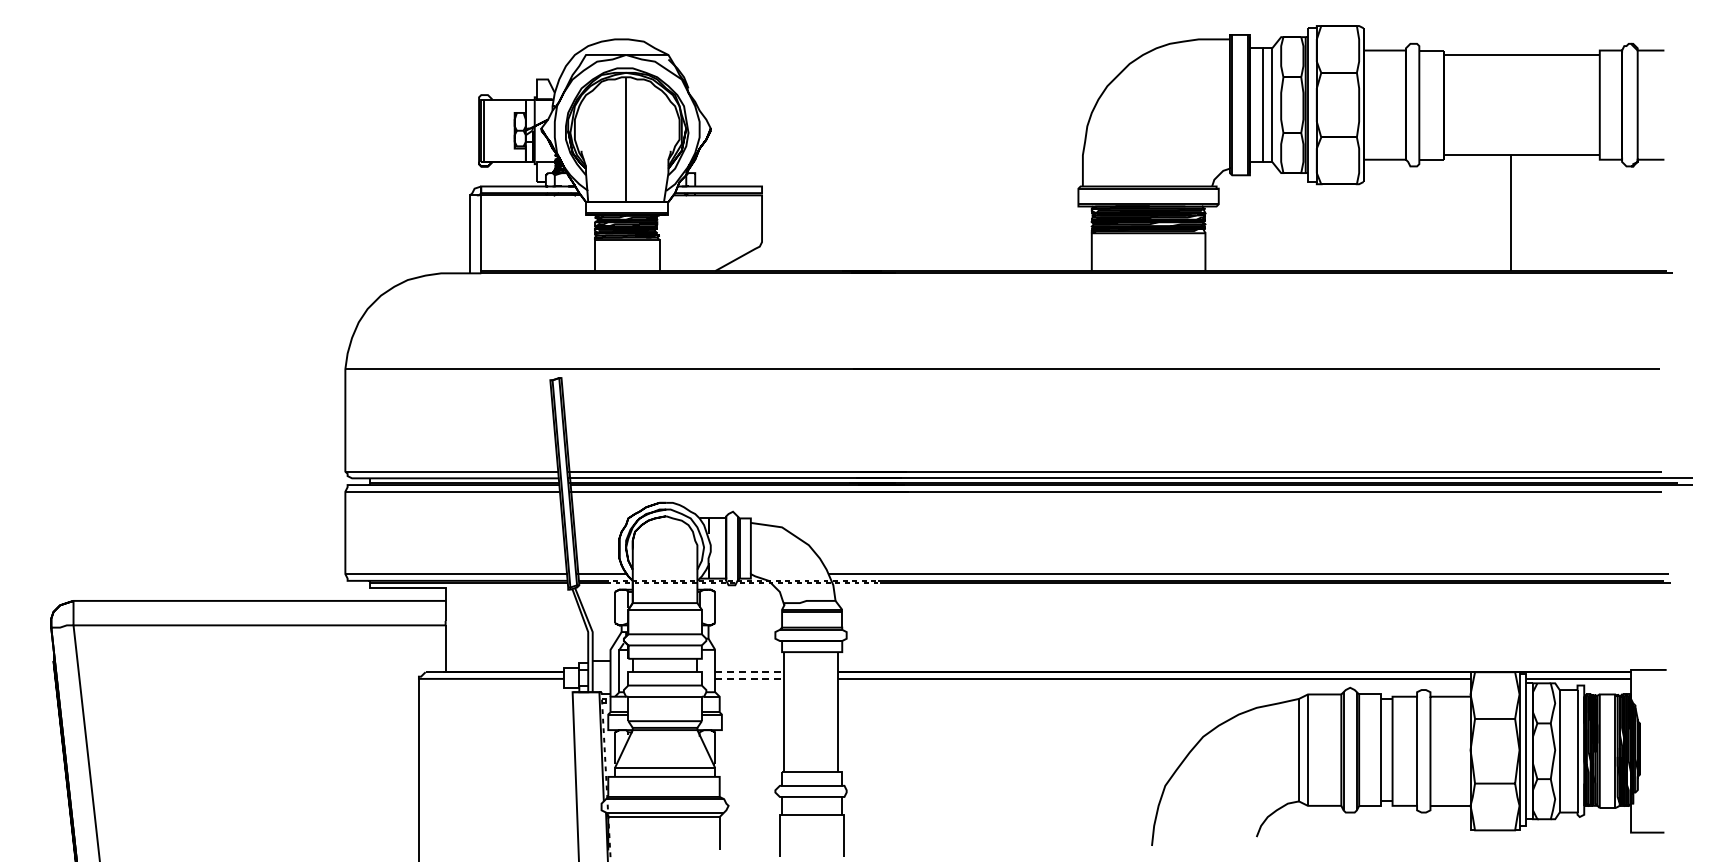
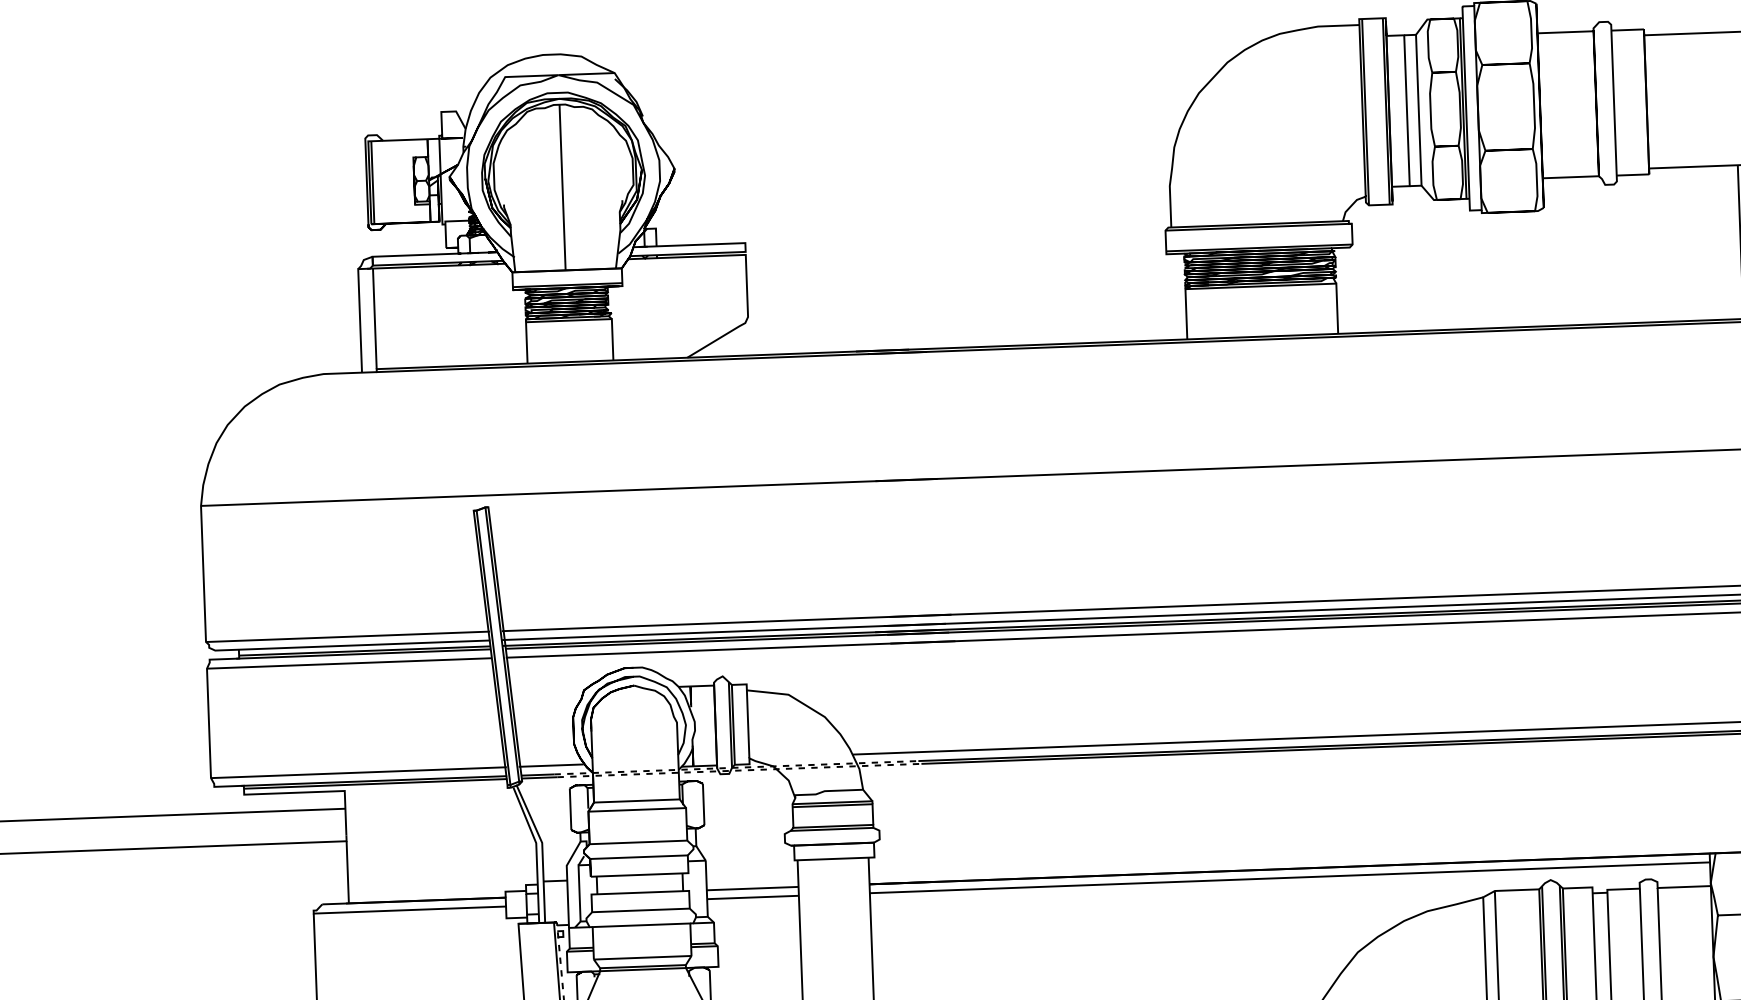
line: (749, 672) -> (752, 889), dashed -> solid
line: (749, 678) -> (752, 896), dashed -> solid

